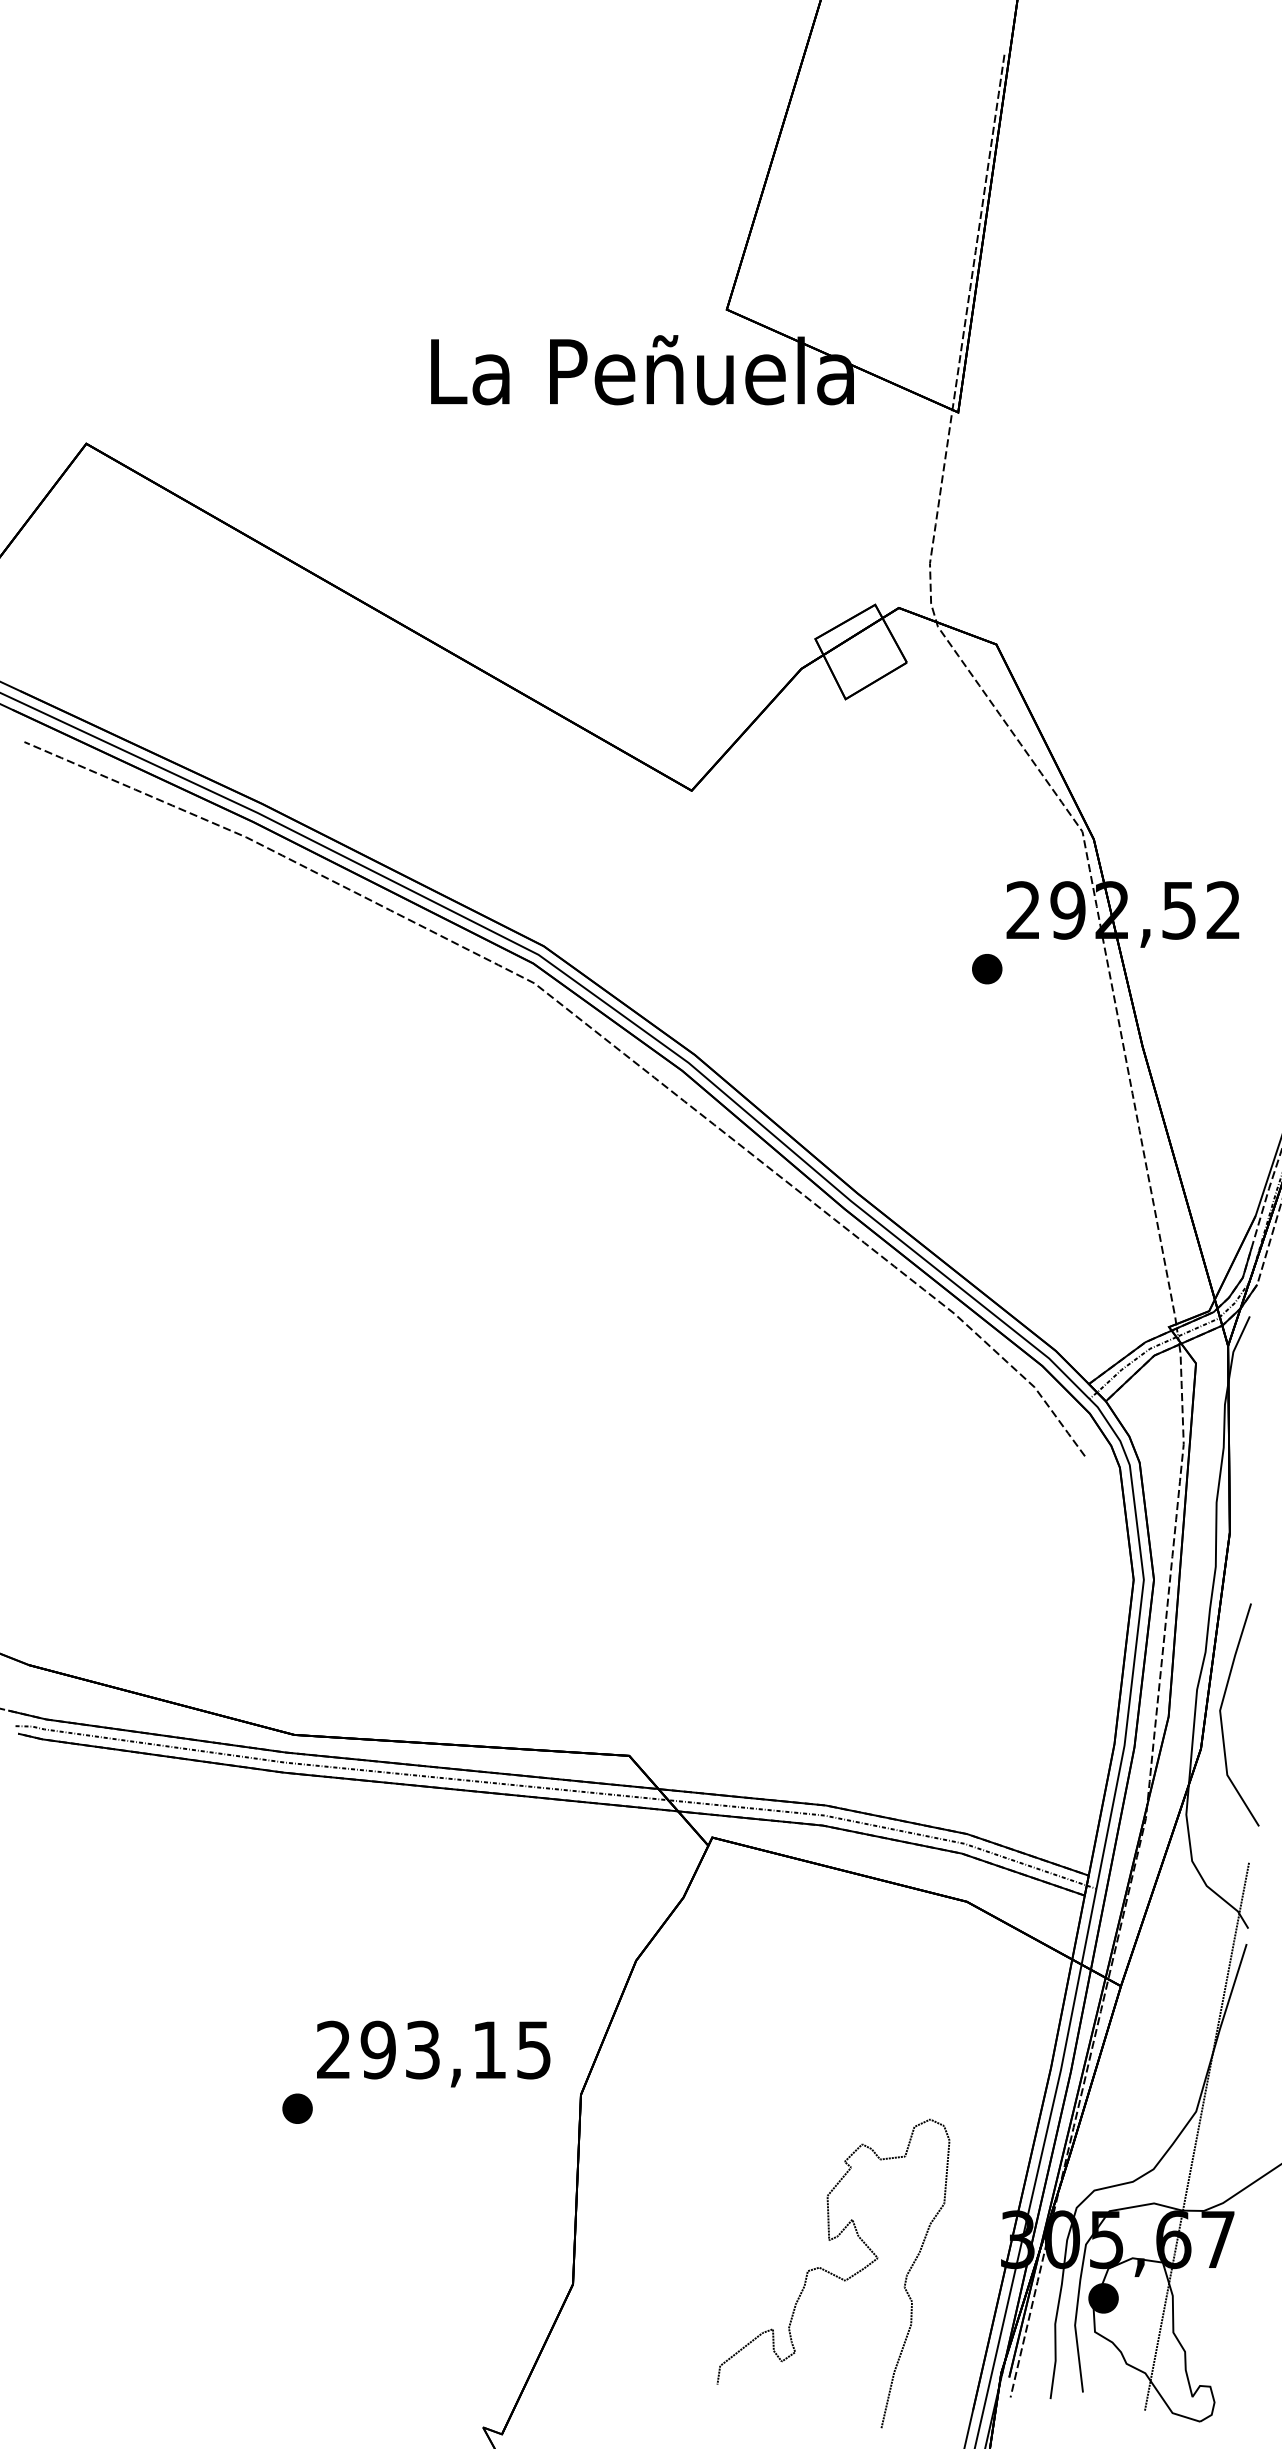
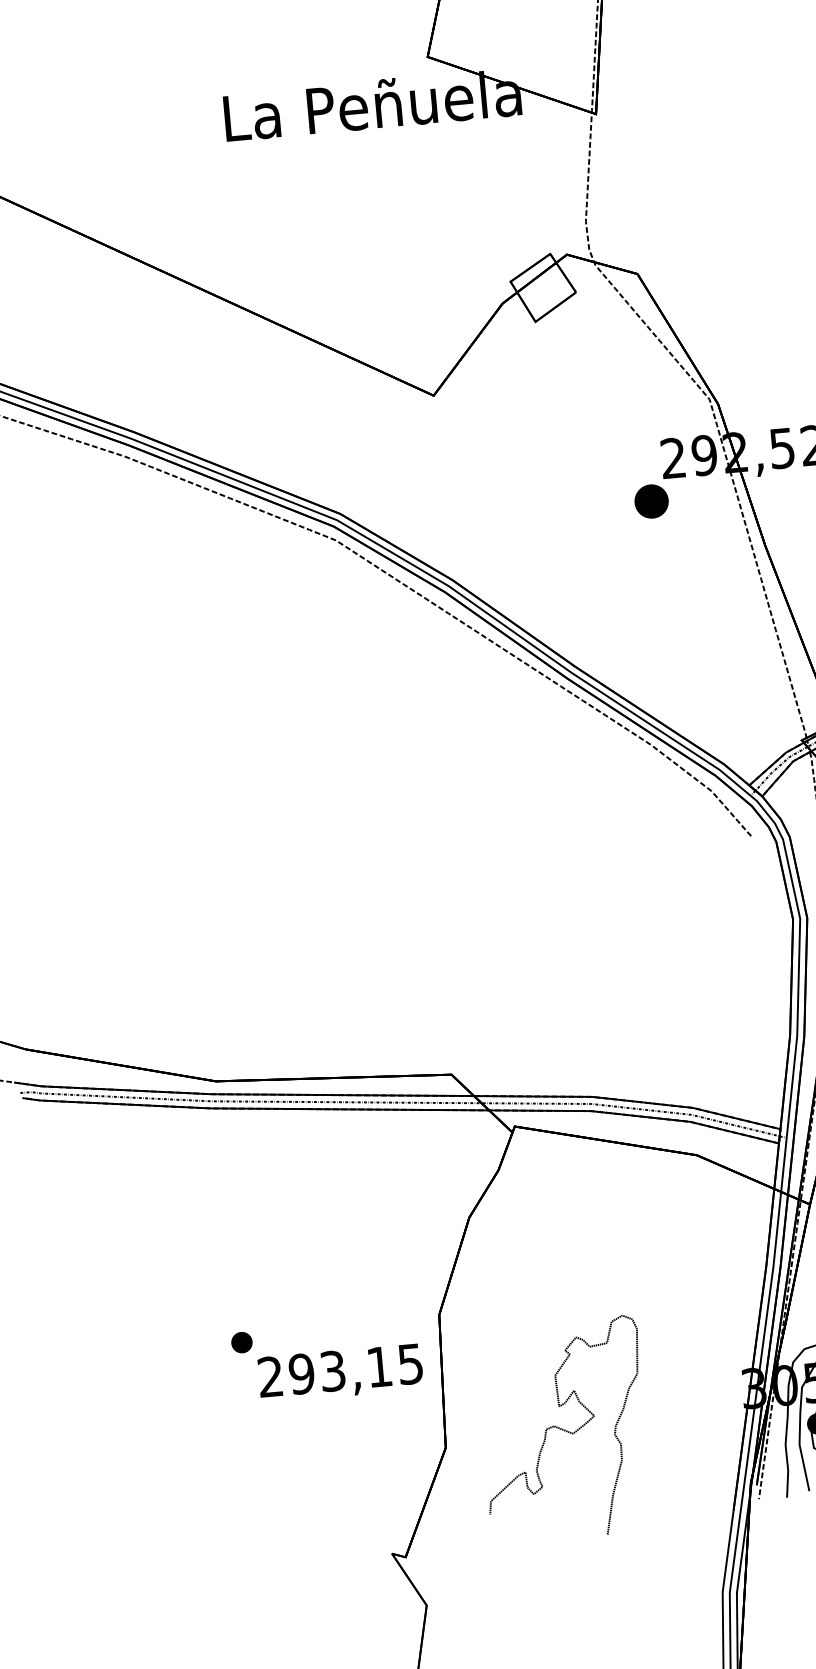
part: (987, 969) -> (651, 501), size x1.6
text: (433, 2053) -> (340, 1372), moved
curve: (832, 2273) -> (563, 1429), moved

